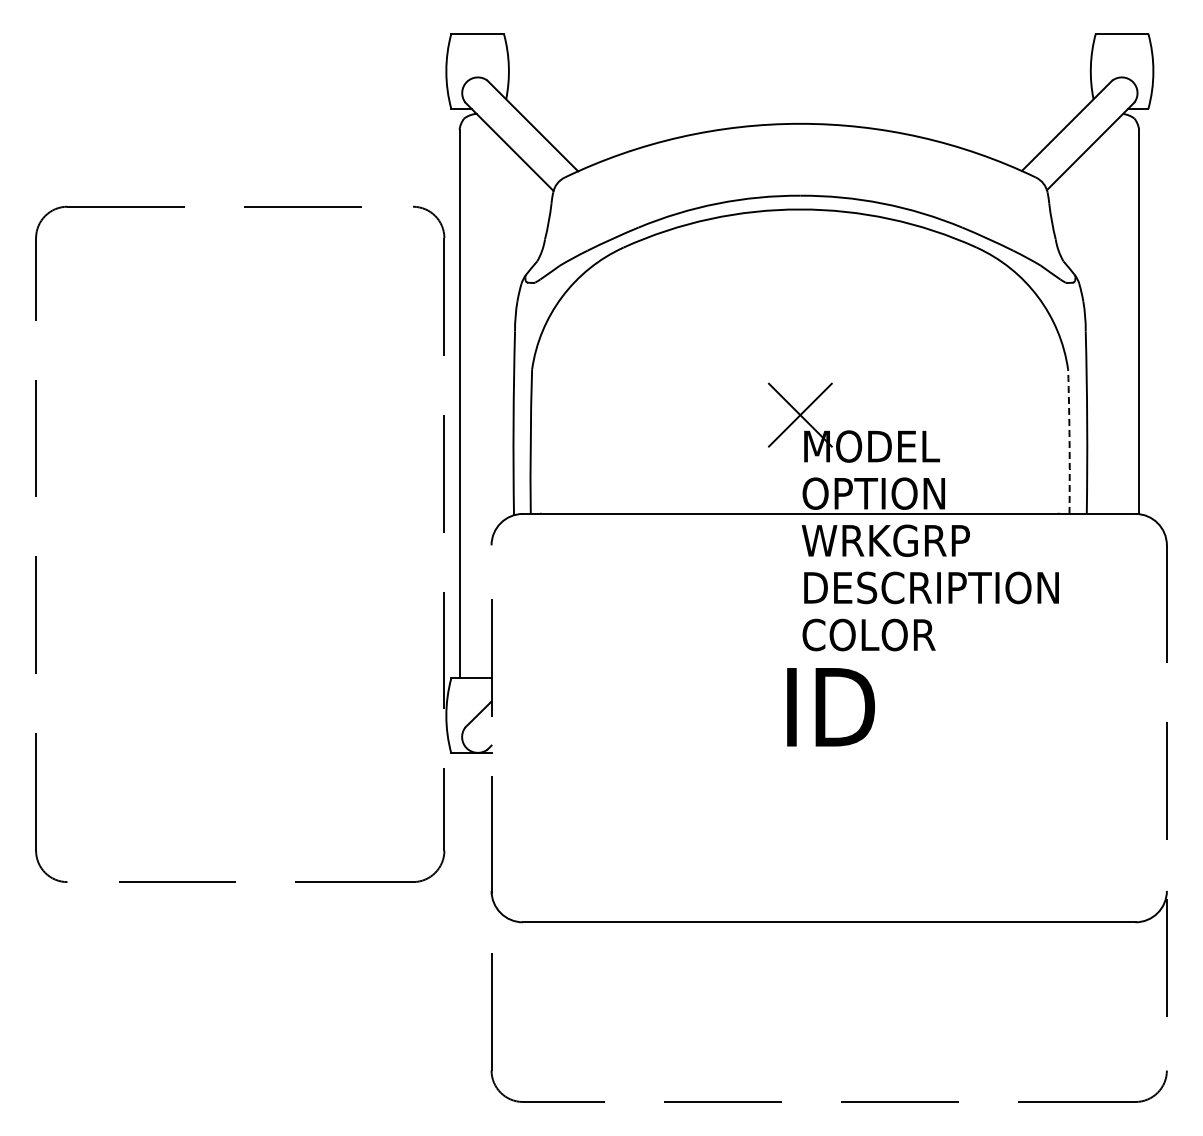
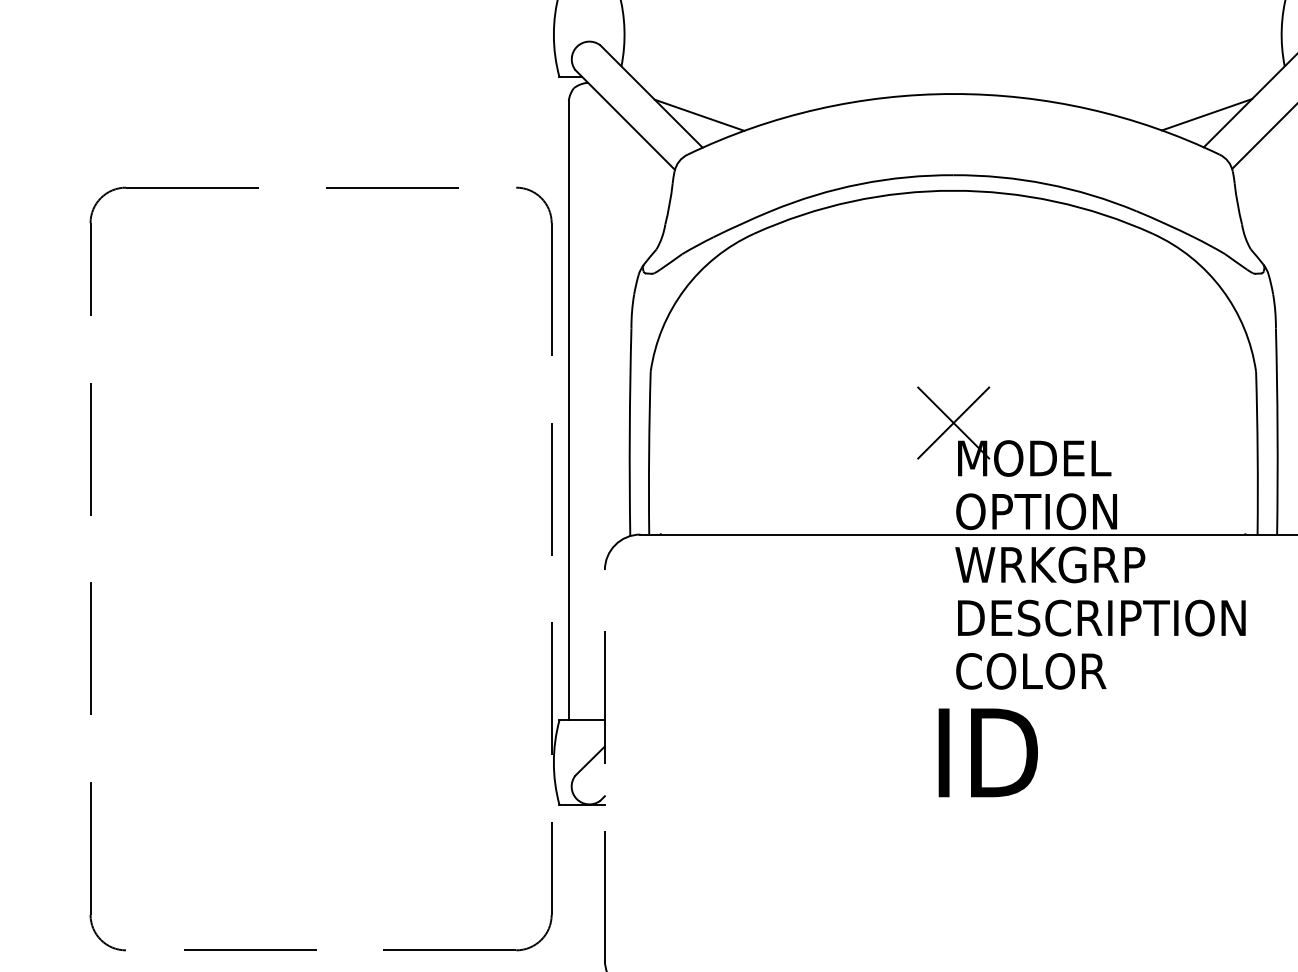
line: (574, 142) -> (698, 115), added
line: (1024, 142) -> (1206, 115), added
arc: (1069, 441) -> (1257, 452), dashed -> solid

